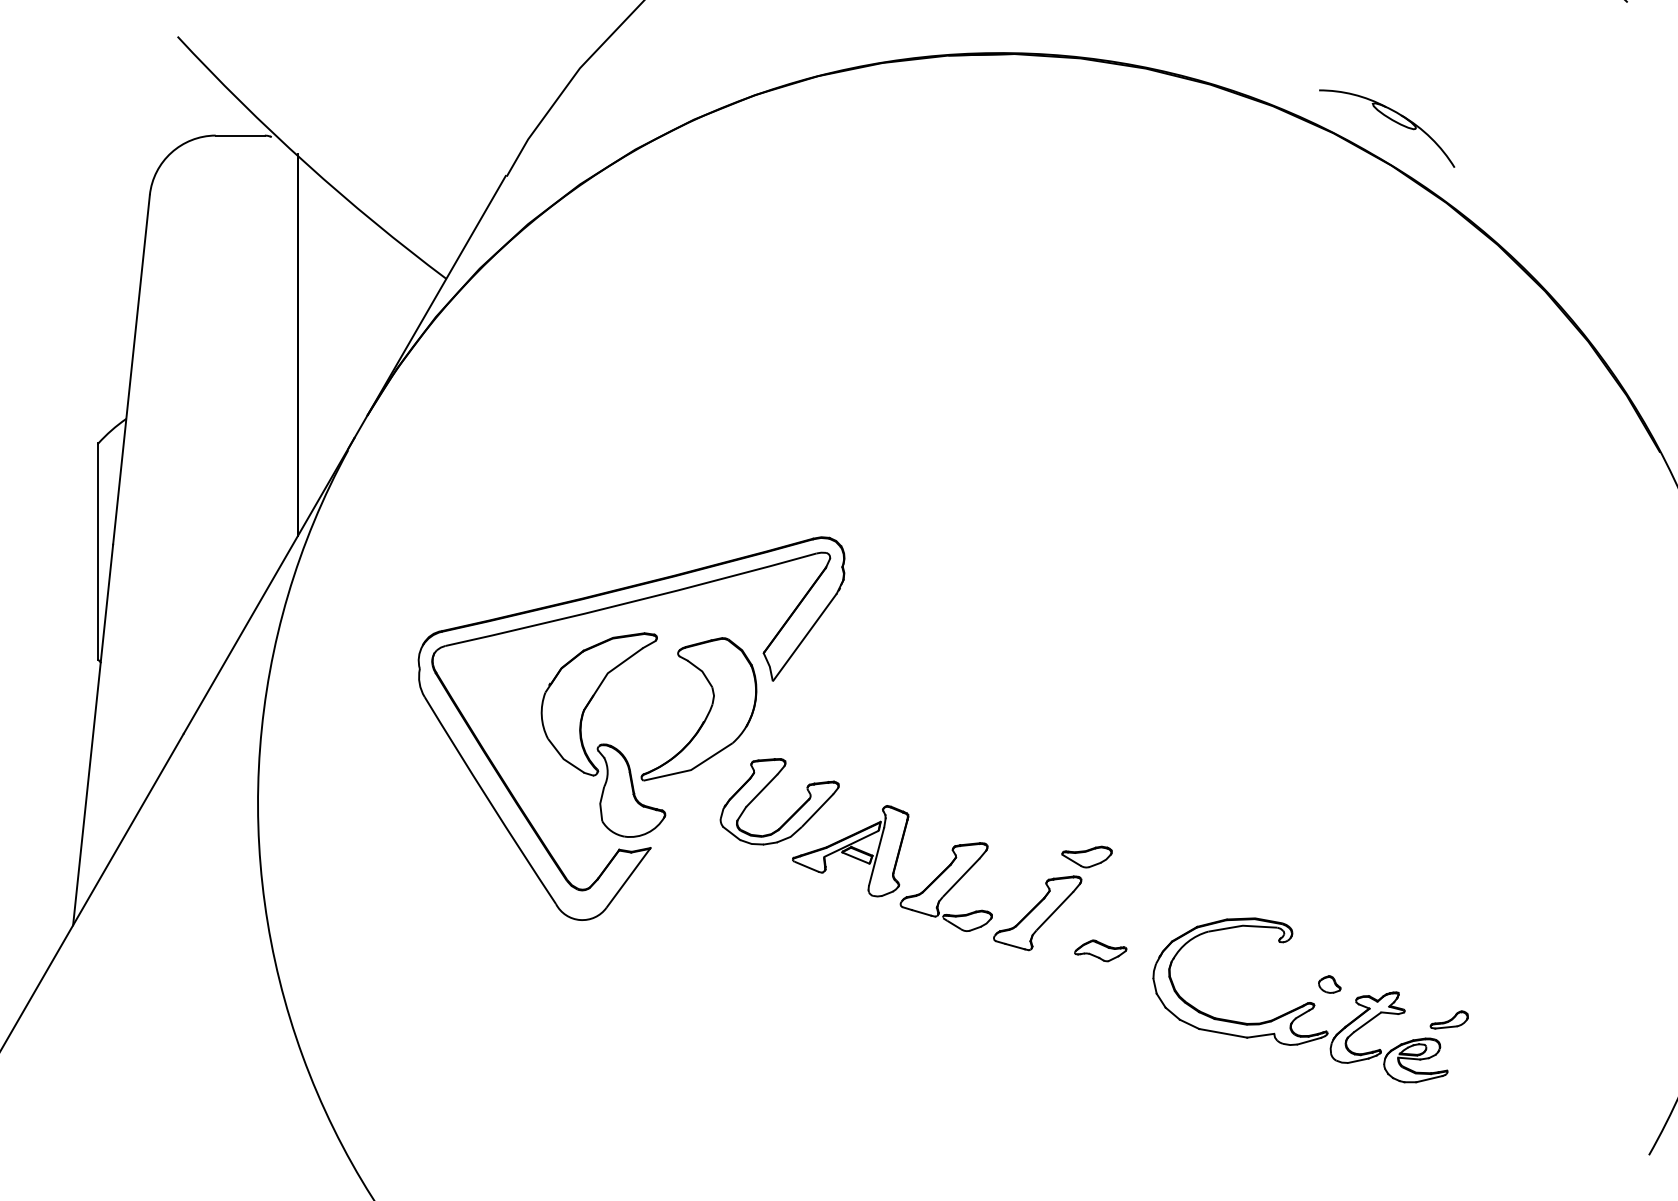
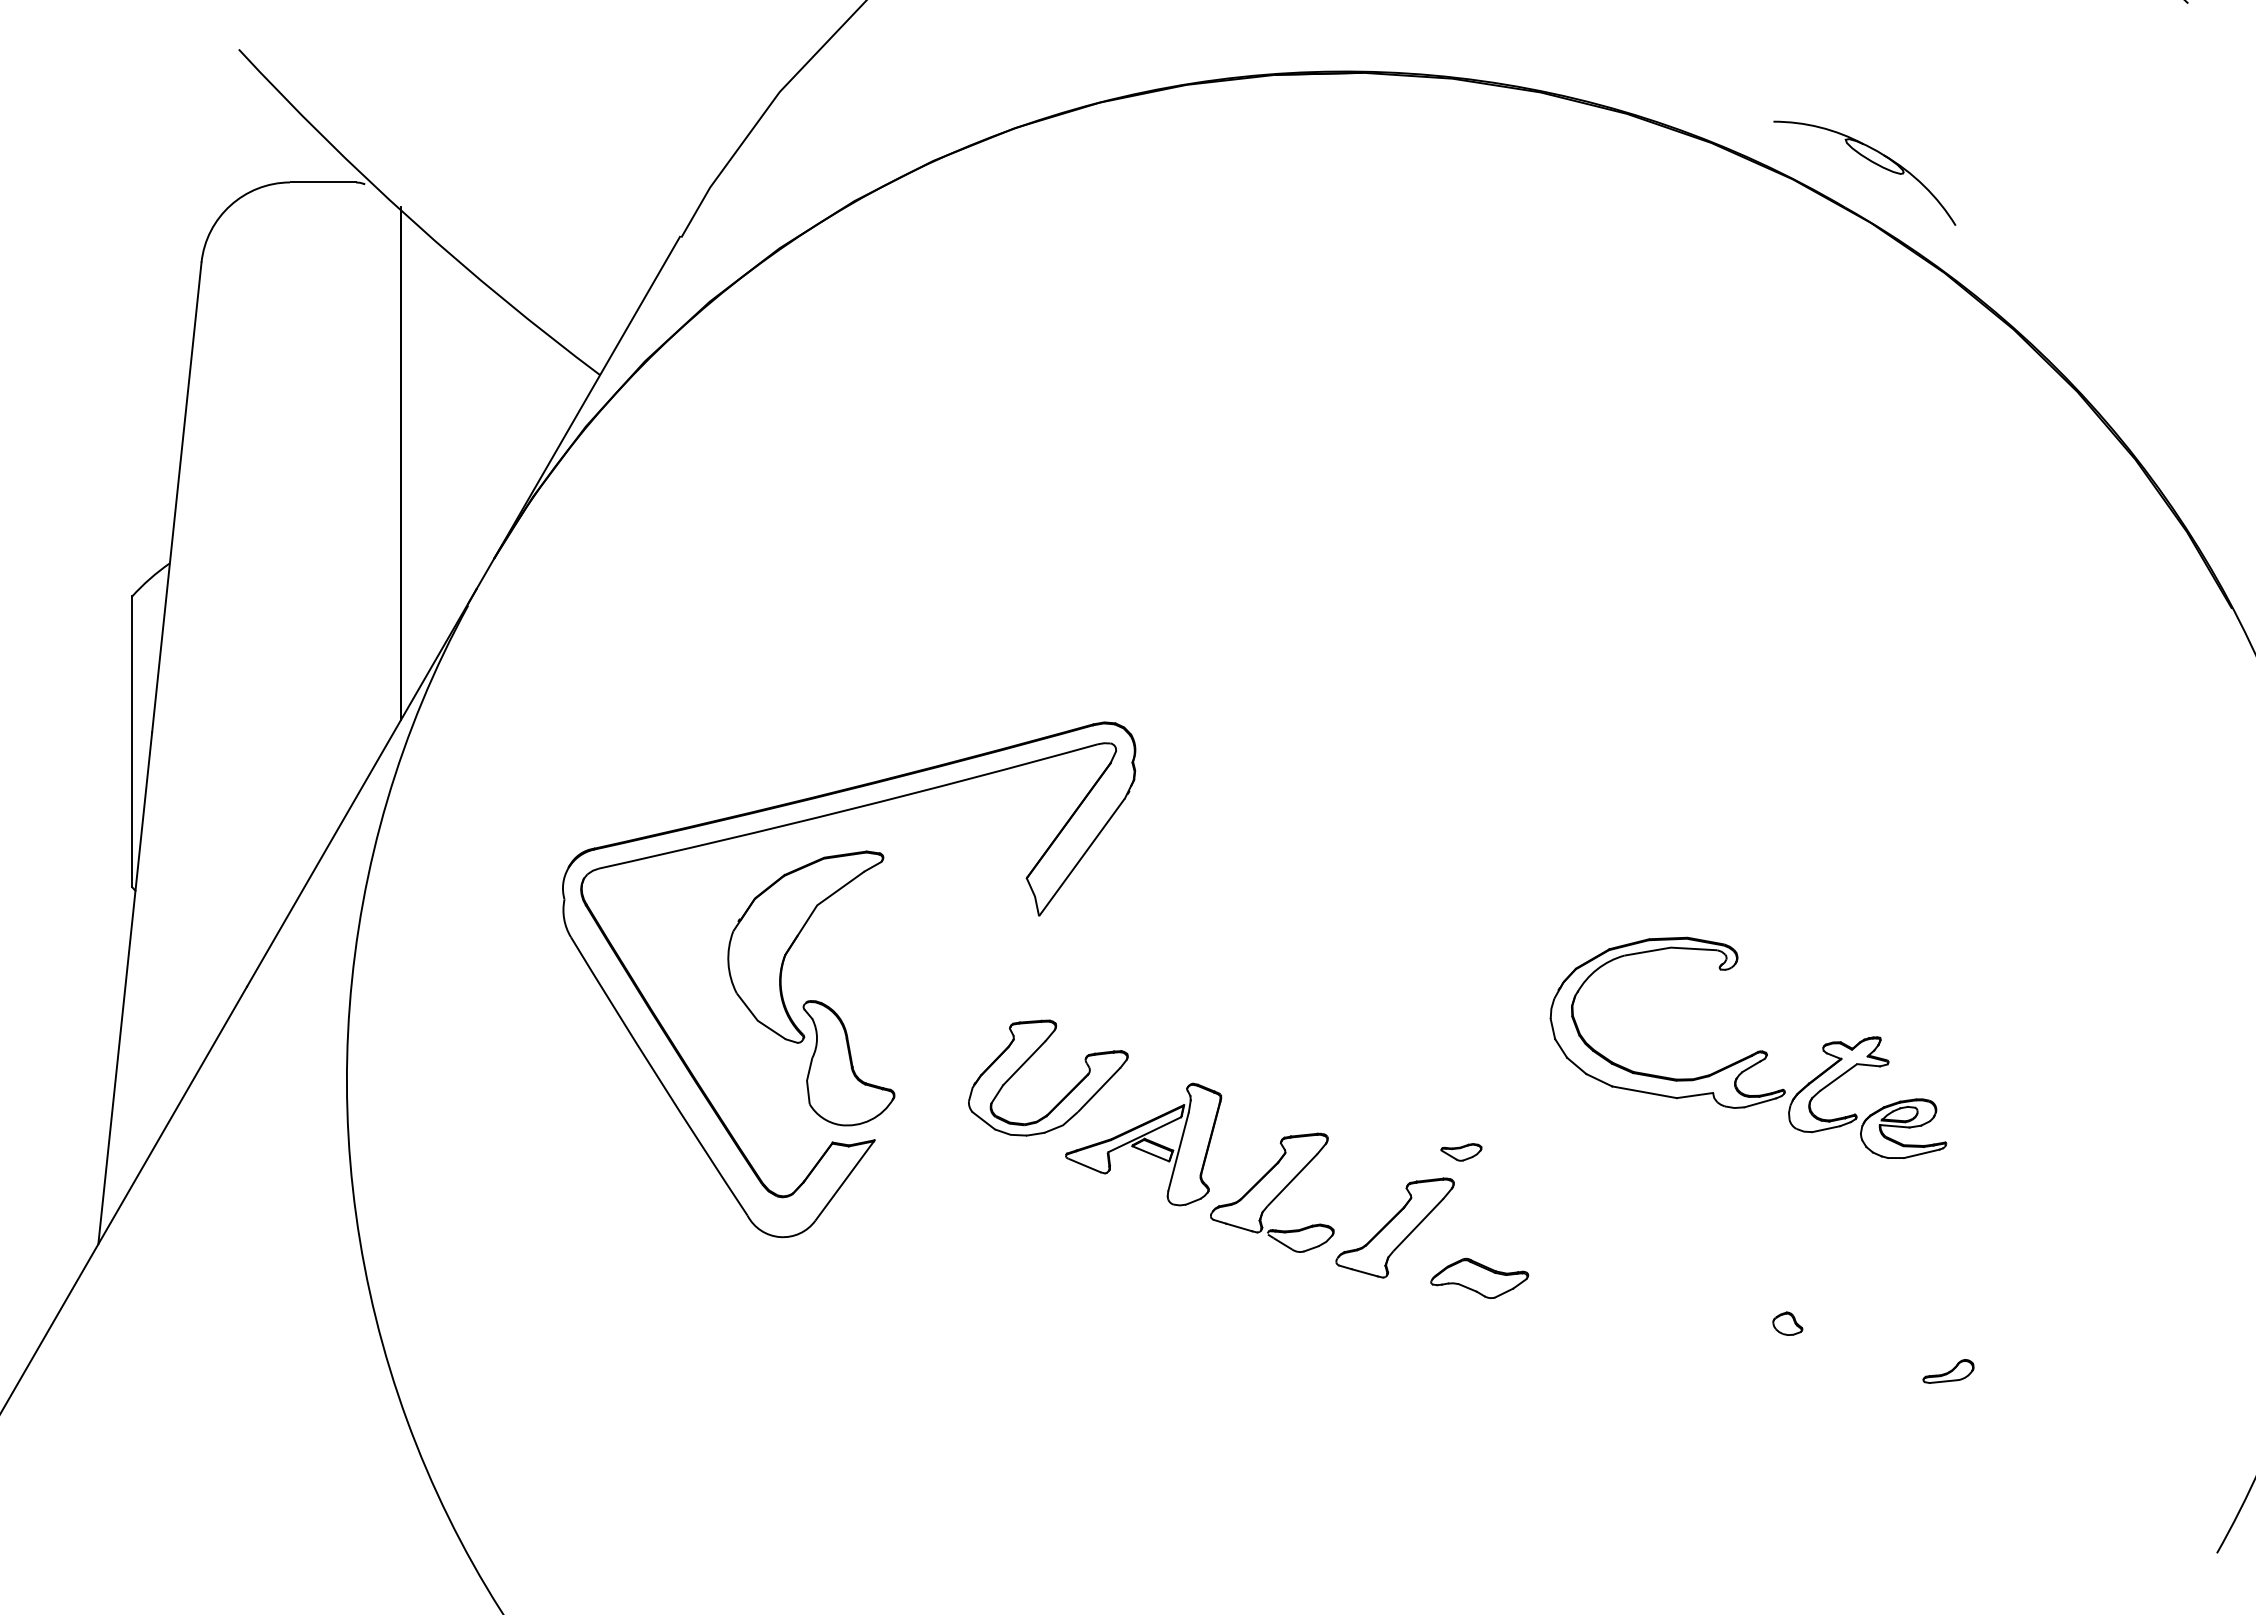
part: (707, 713) -> (951, 959), removed
part: (1086, 856) -> (1460, 1151), size x0.6
part: (1100, 950) -> (1479, 1278), size x1.4
part: (1300, 1000) -> (1748, 1048), moved

